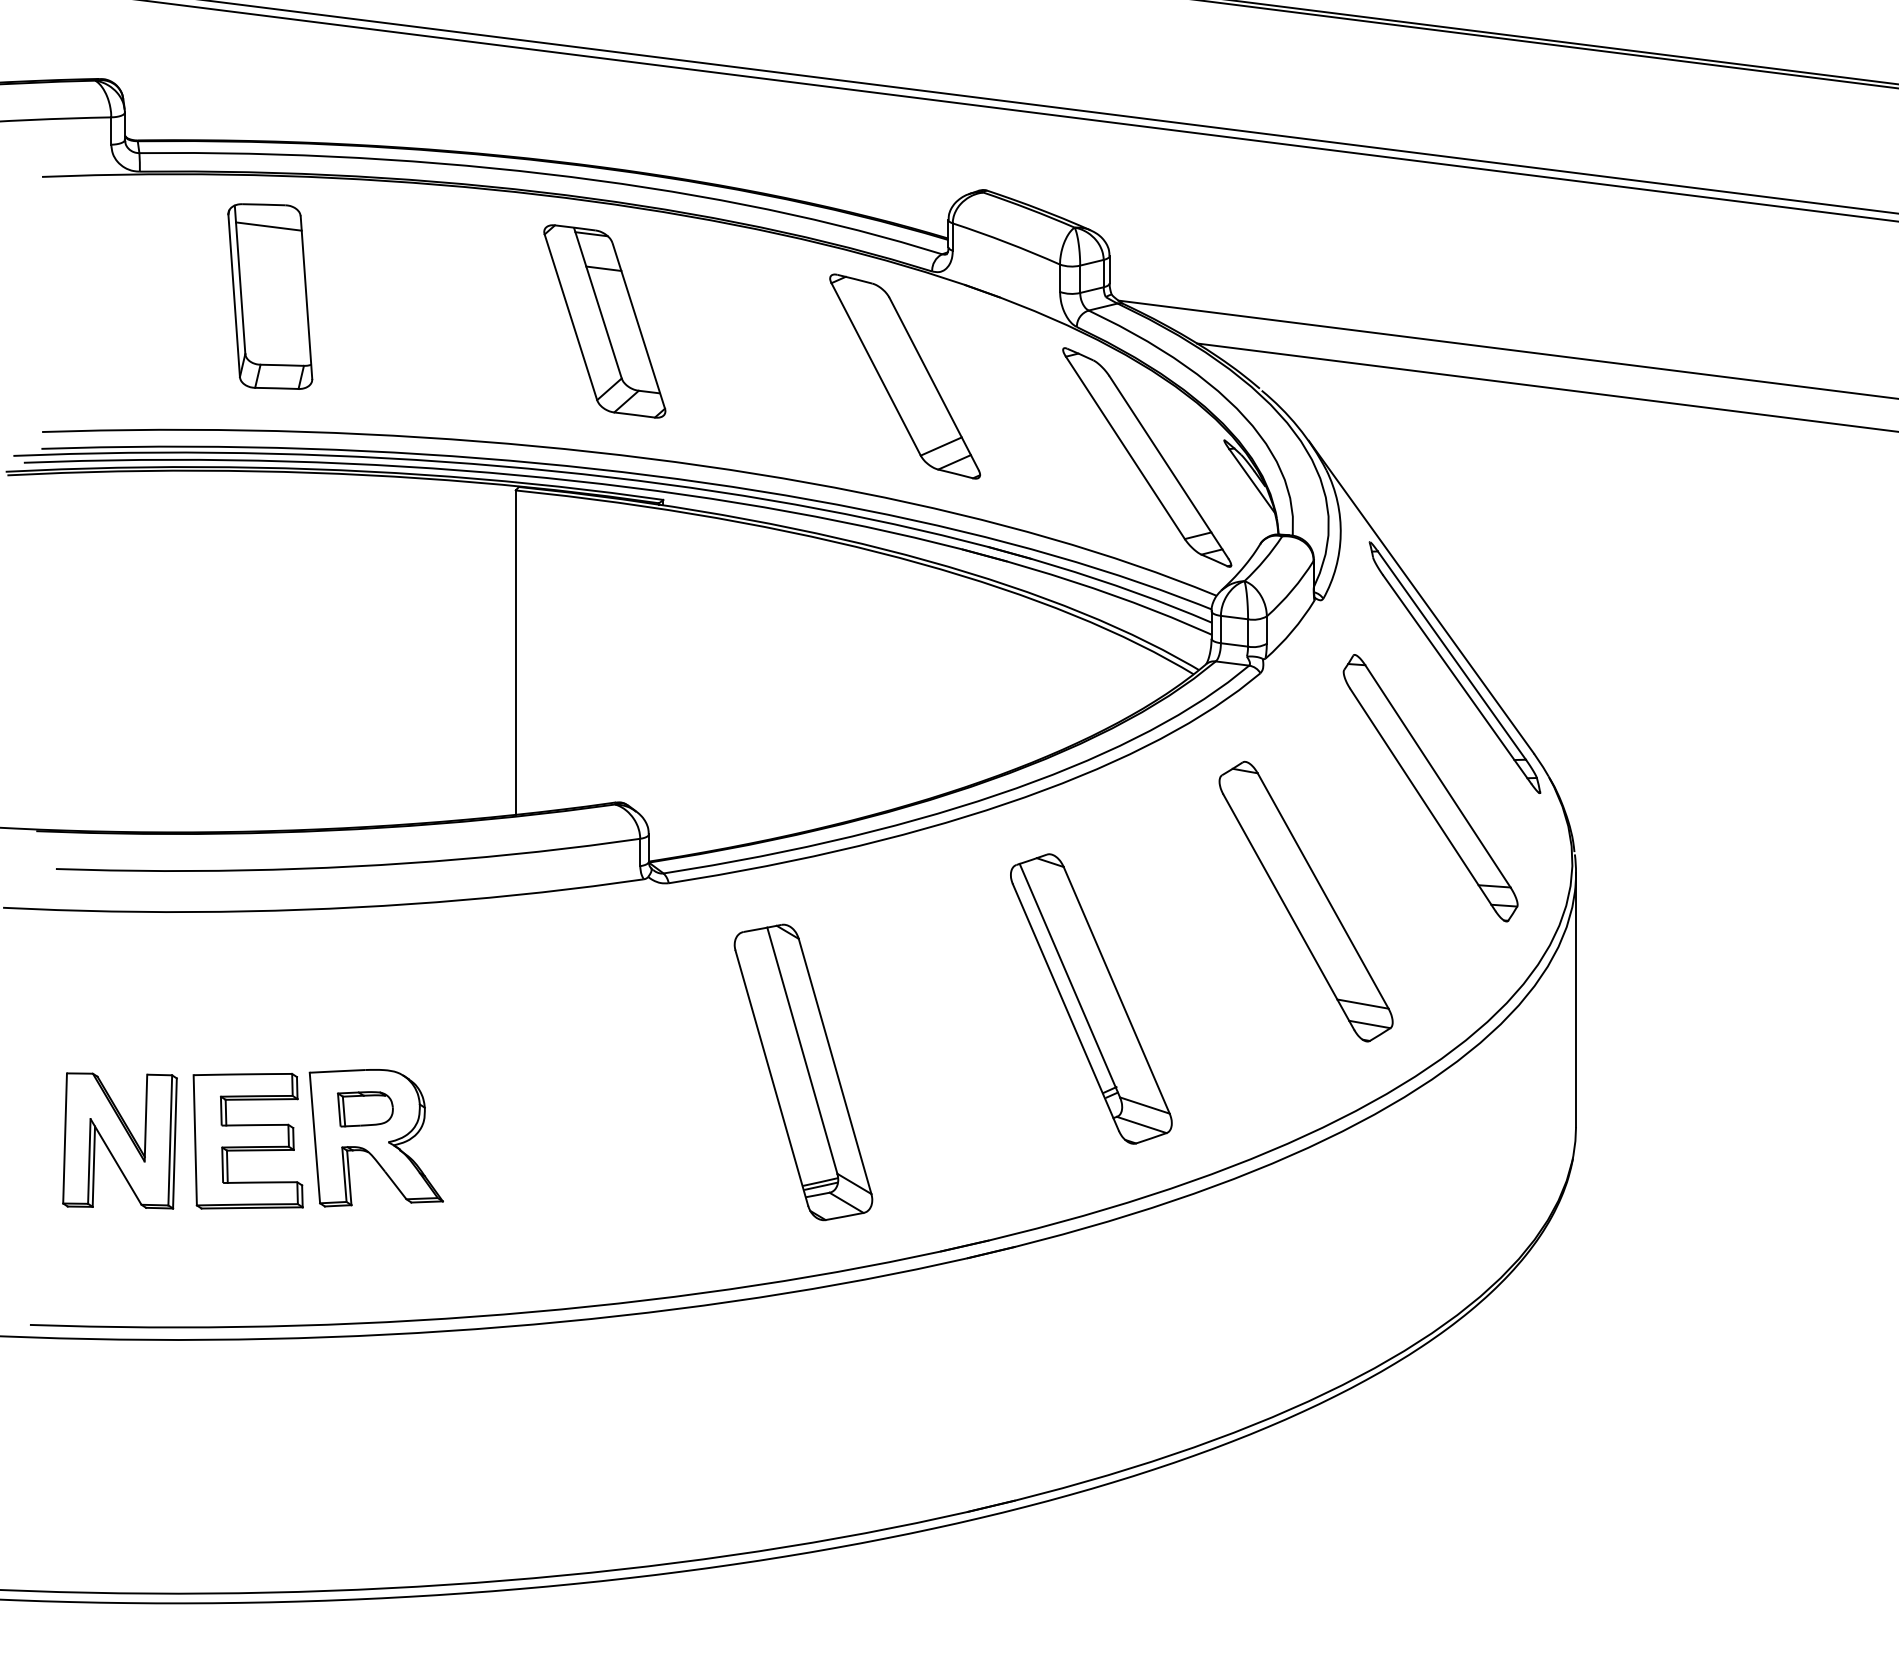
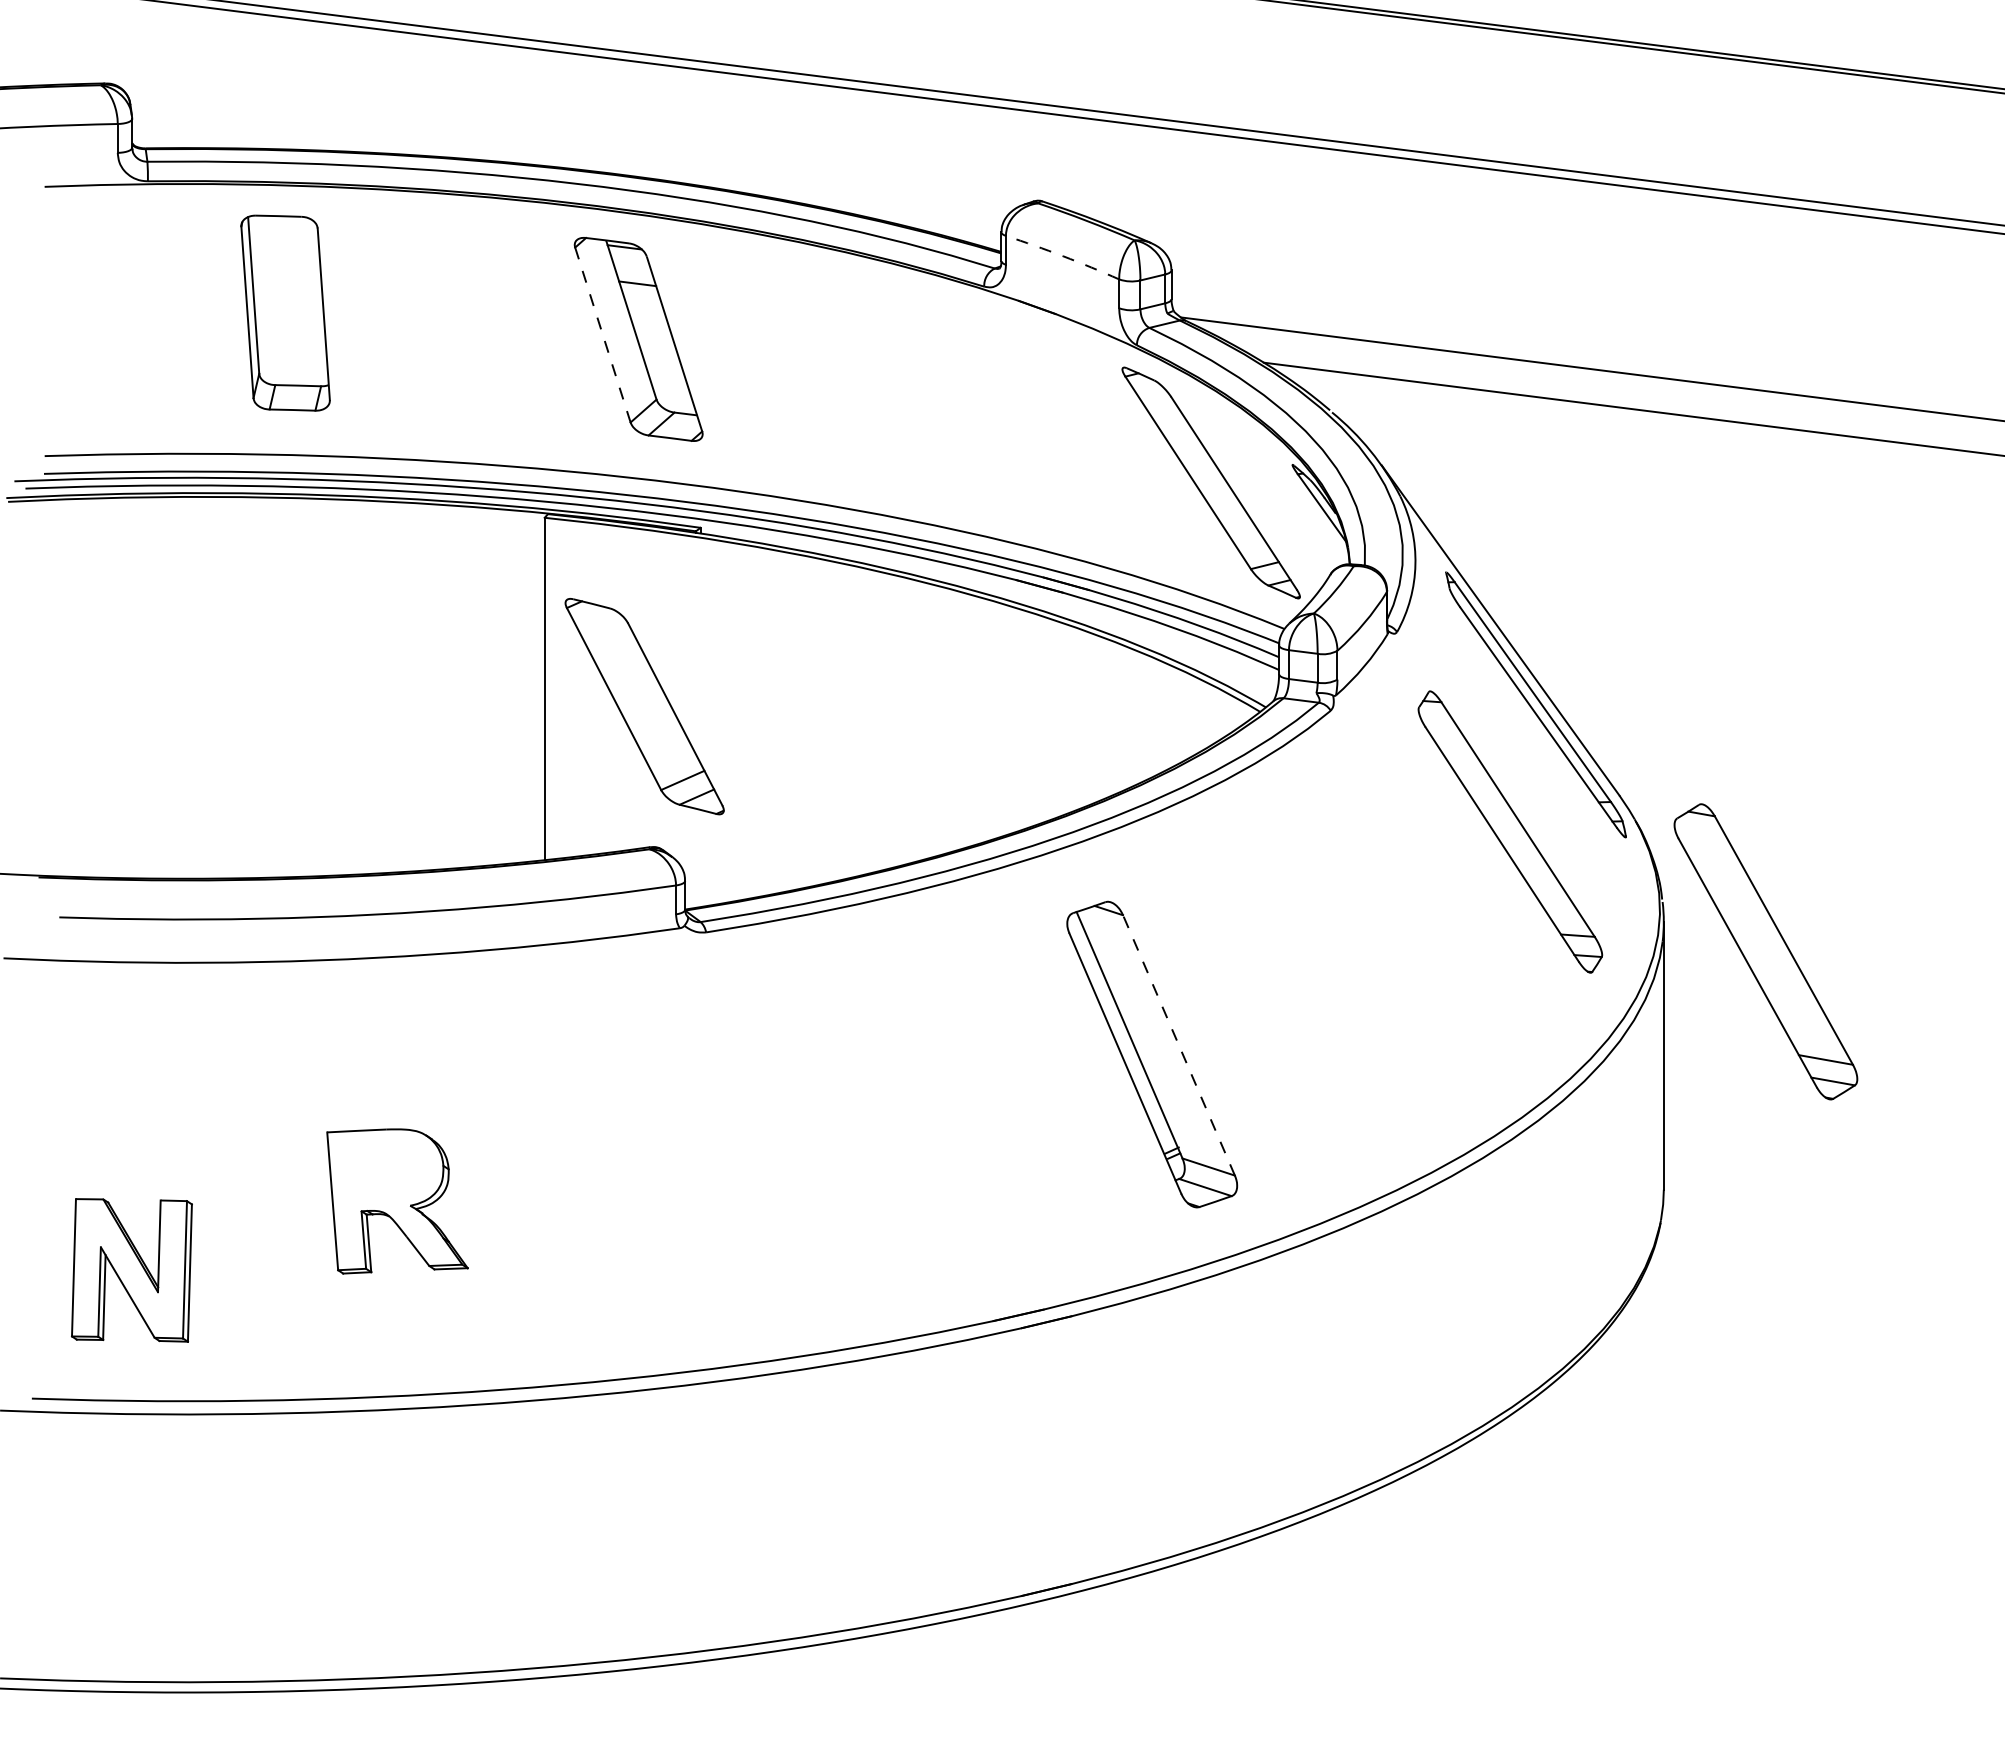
line: (268, 225) -> (283, 238), removed
arc: (1007, 242) -> (1063, 256), solid -> dashed
line: (570, 316) -> (602, 334), solid -> dashed
part: (904, 376) -> (644, 706), moved
part: (1305, 901) -> (1765, 951), moved
line: (1117, 990) -> (1179, 1045), solid -> dashed
part: (802, 1071) -> (847, 1131), removed
part: (364, 1109) -> (385, 1171), removed
part: (119, 1141) -> (131, 1270), moved
part: (247, 1141) -> (261, 1204), removed

